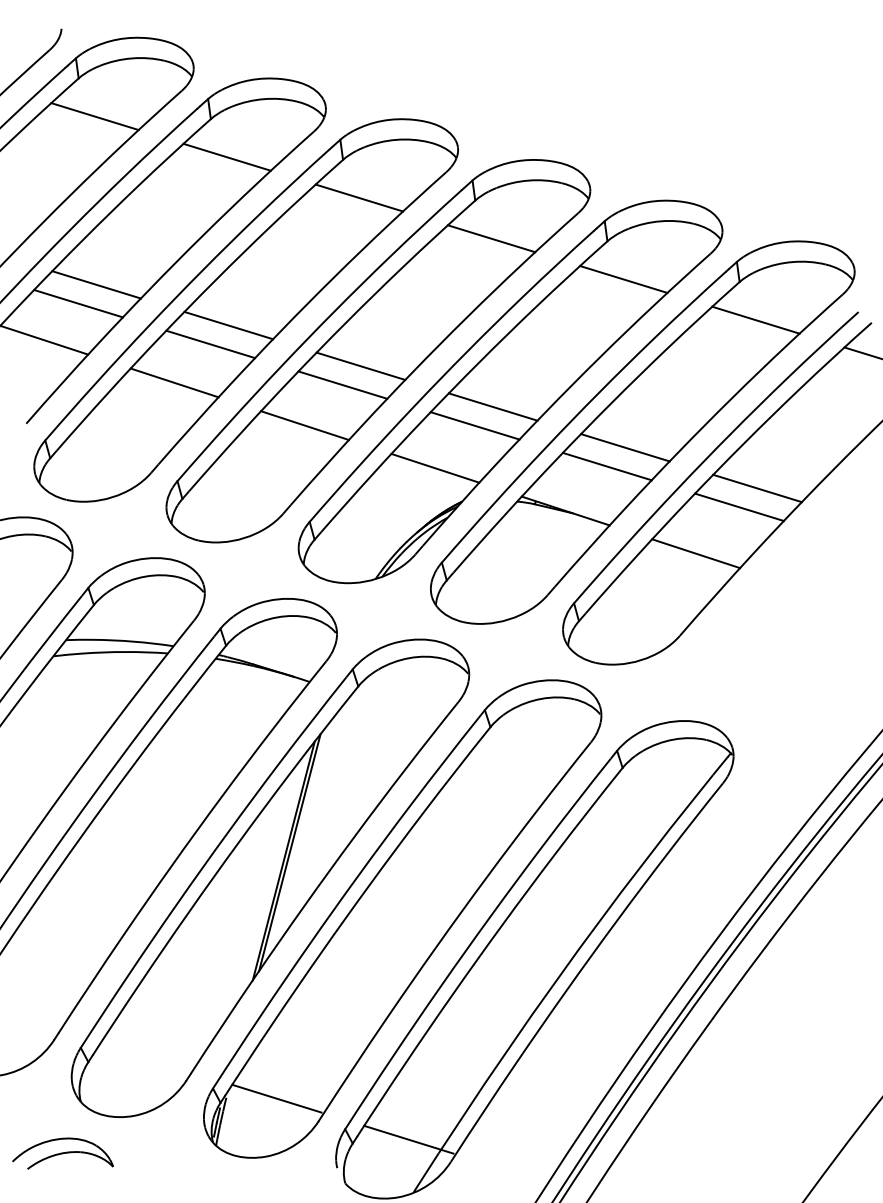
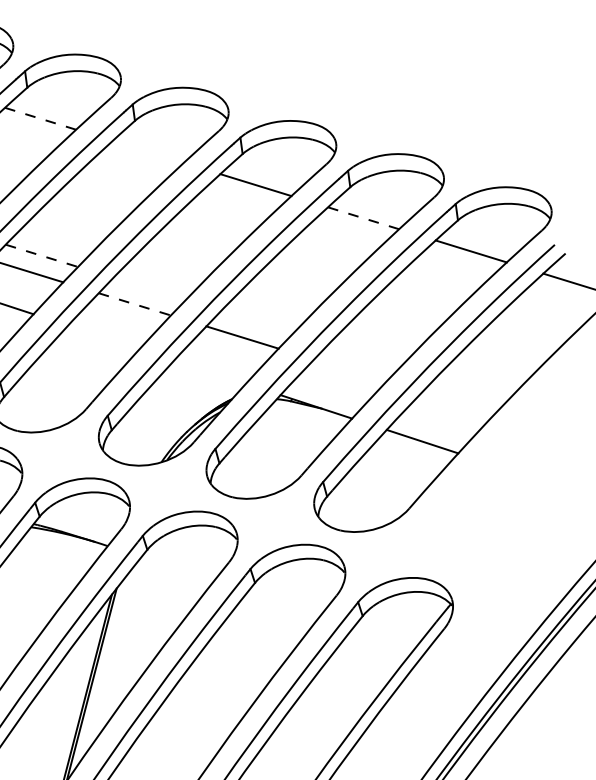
line: (227, 157) -> (40, 118), solid -> dashed
line: (359, 197) -> (148, 151), removed
line: (623, 279) -> (363, 218), solid -> dashed
line: (229, 325) -> (42, 255), solid -> dashed
line: (360, 365) -> (149, 288), removed
line: (343, 385) -> (135, 304), solid -> dashed
line: (492, 406) -> (256, 321), removed
line: (304, 425) -> (103, 337), removed
line: (625, 447) -> (365, 355), removed
line: (606, 466) -> (349, 370), removed
line: (435, 467) -> (210, 371), removed
line: (757, 488) -> (472, 388), removed
line: (739, 507) -> (457, 404), removed

